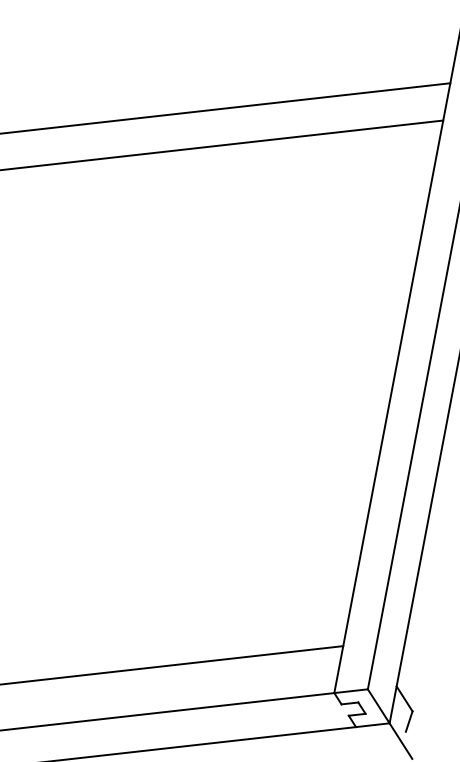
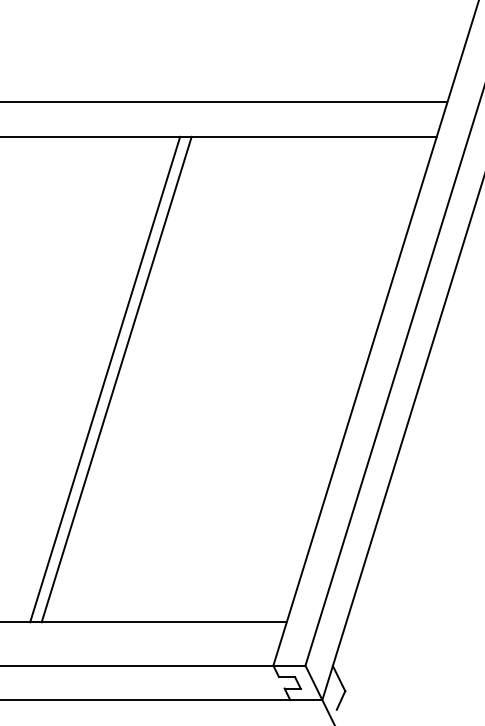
line: (136, 412) -> (116, 379), added
line: (125, 413) -> (105, 379), added

